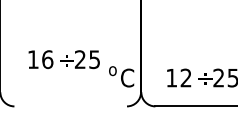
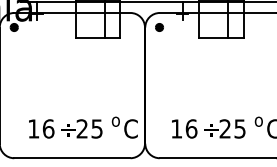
text: (64, 59) -> (65, 128), moved
text: (186, 77) -> (191, 128), 12 -> 16
line: (70, 106) -> (72, 158), added

